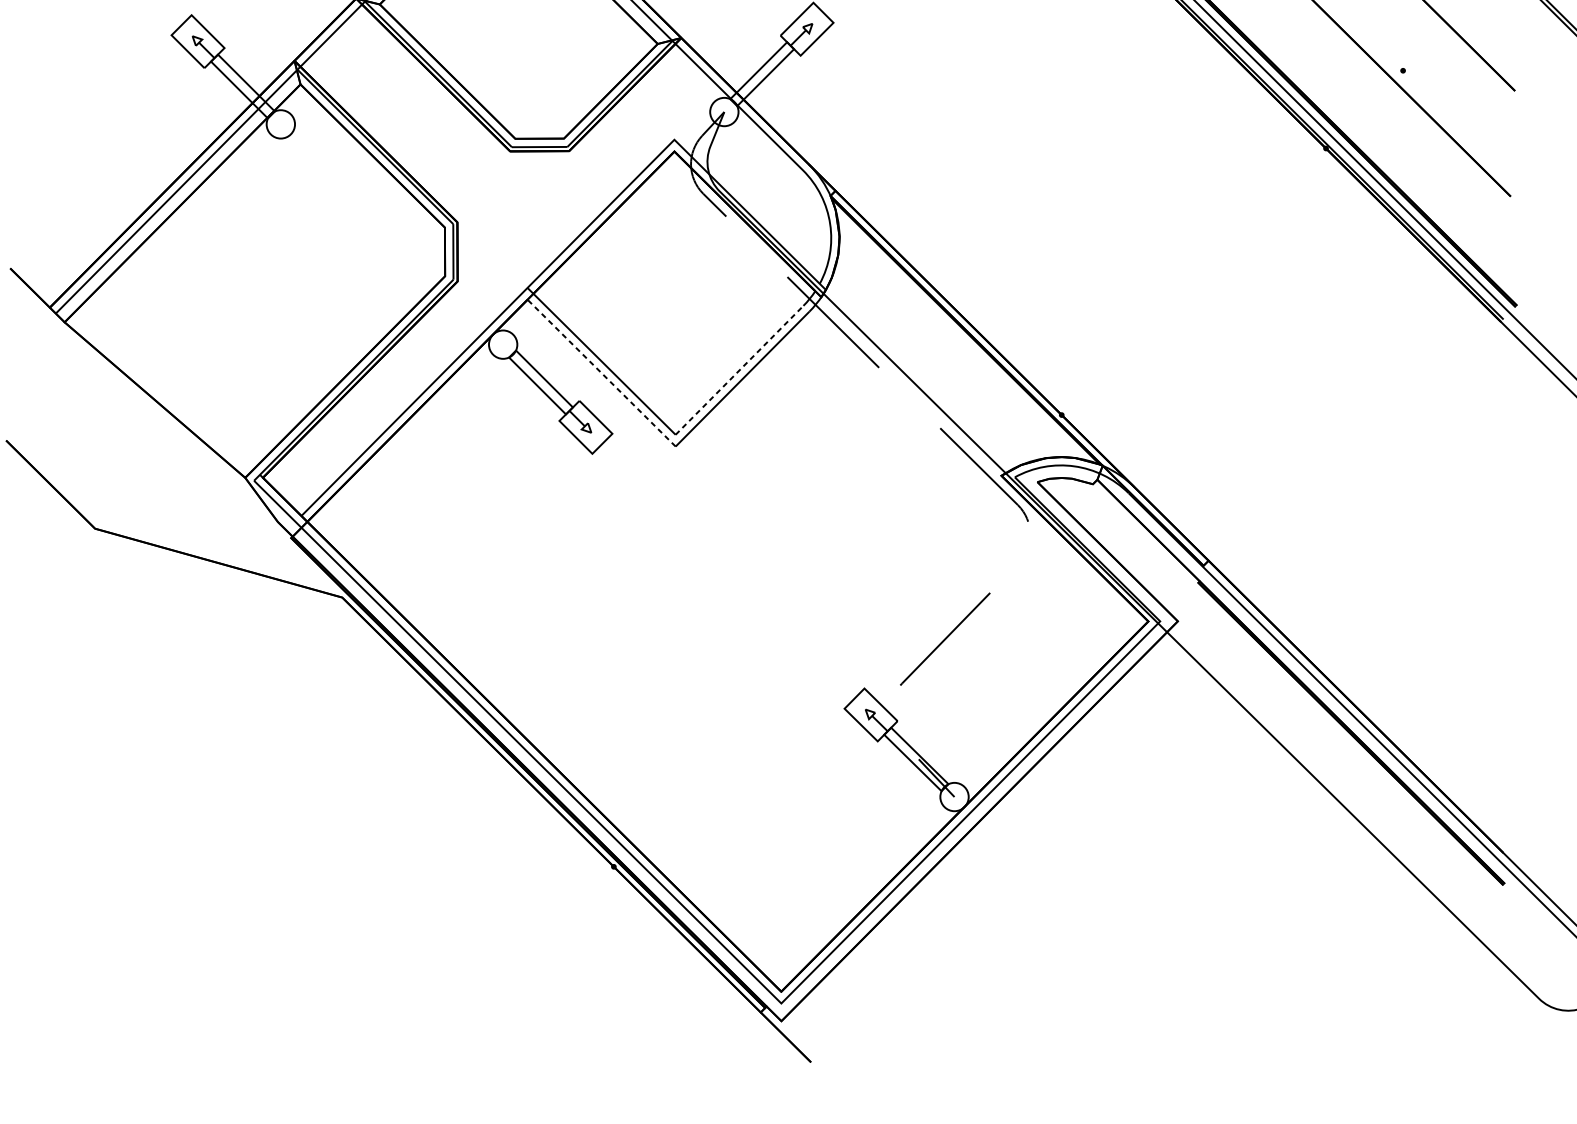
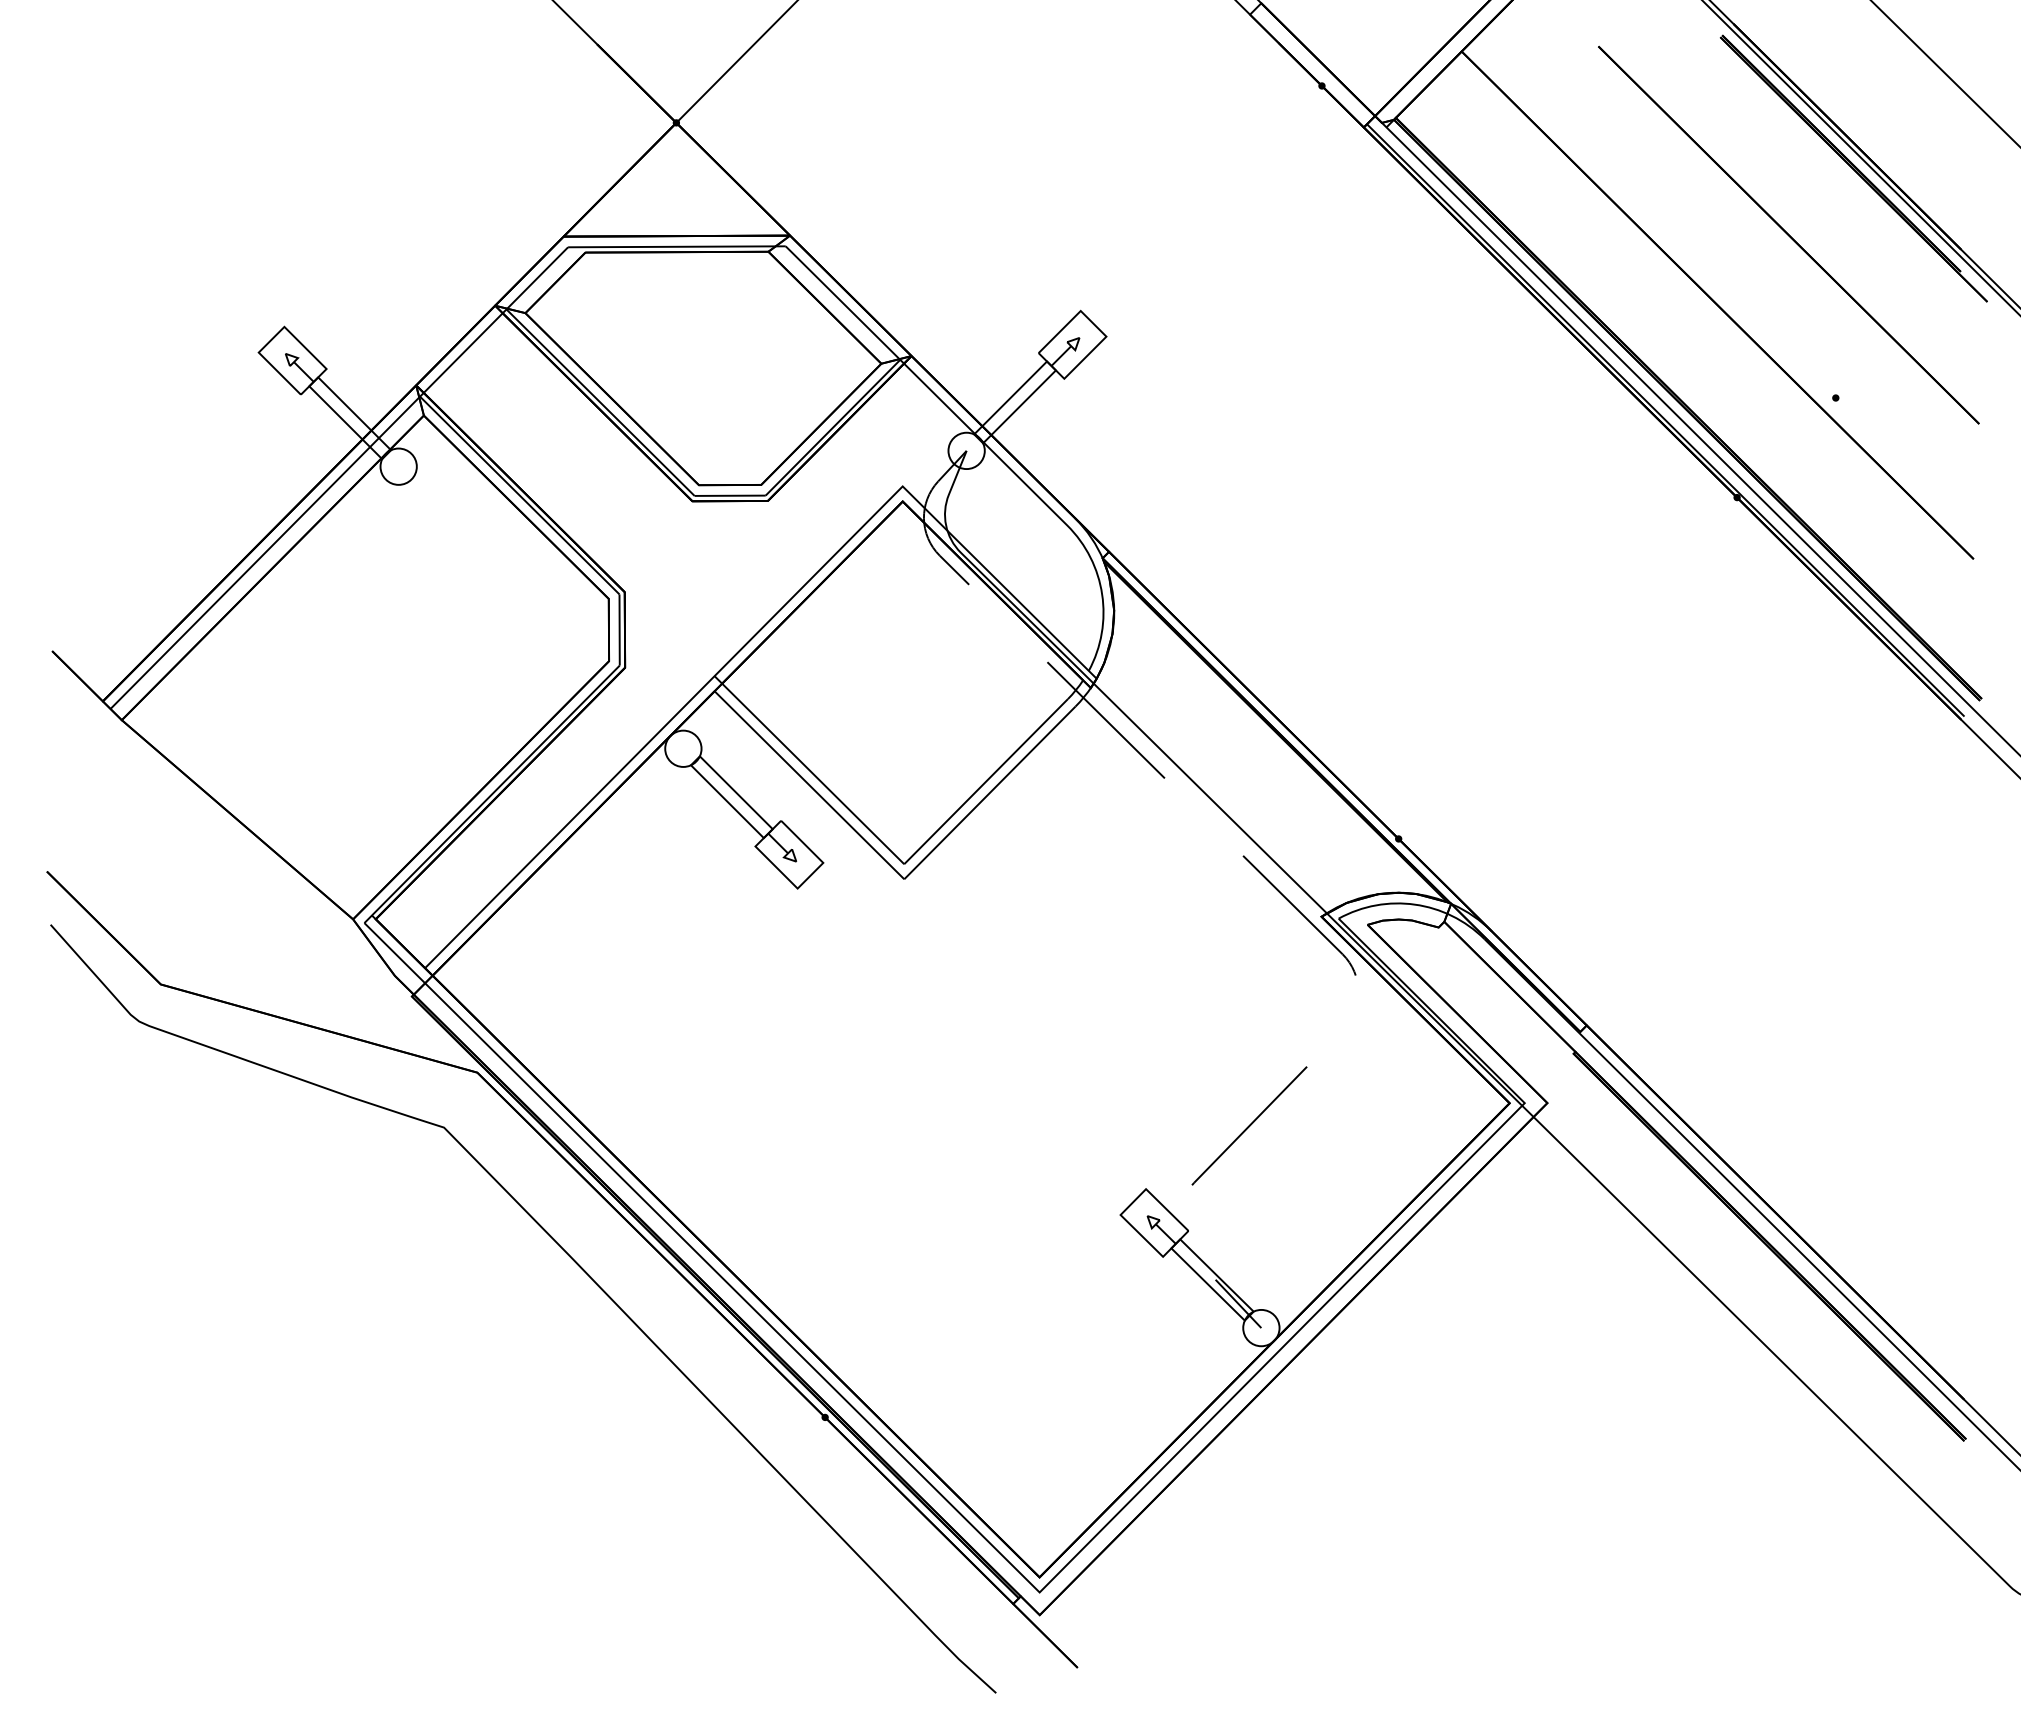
line: (739, 370) -> (986, 781), dashed -> solid
line: (601, 373) -> (809, 785), dashed -> solid
curve: (415, 743) -> (571, 1259), added

